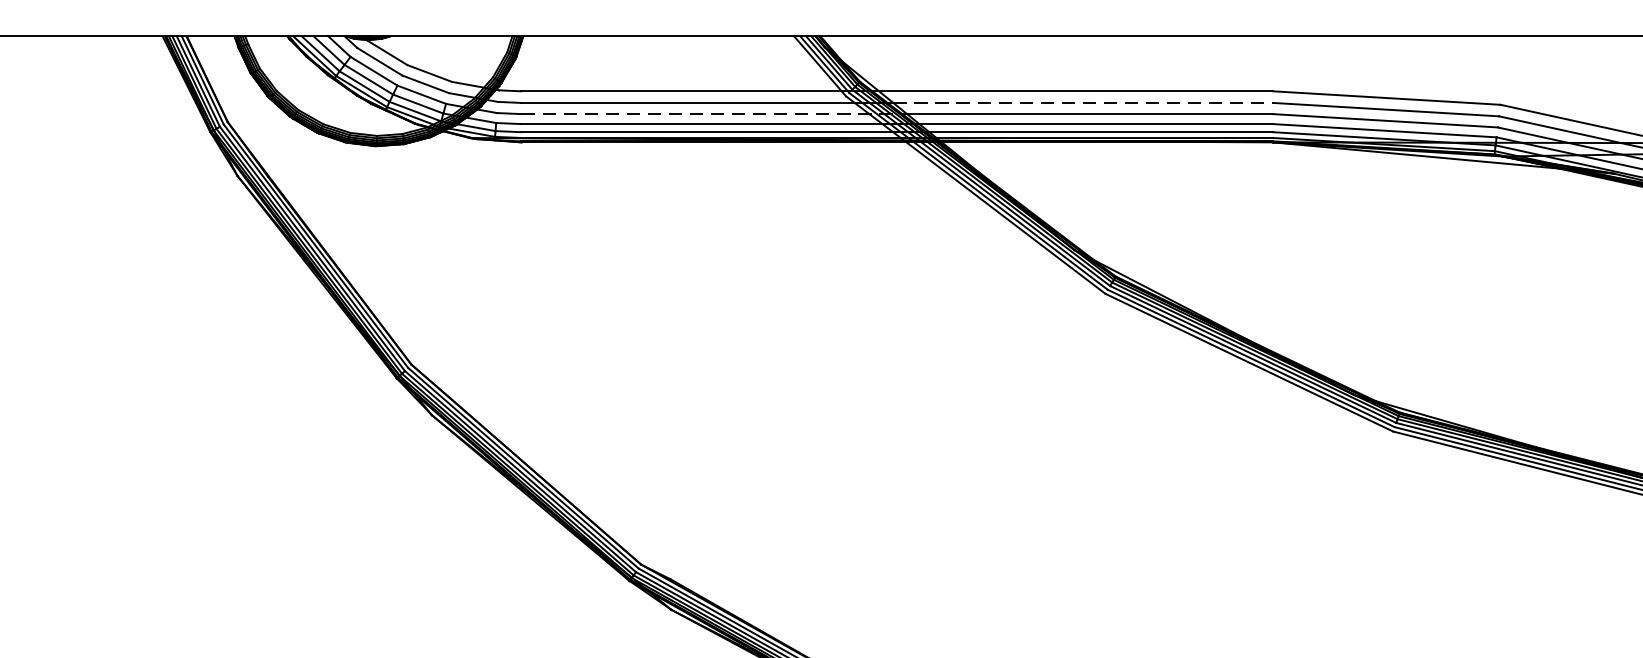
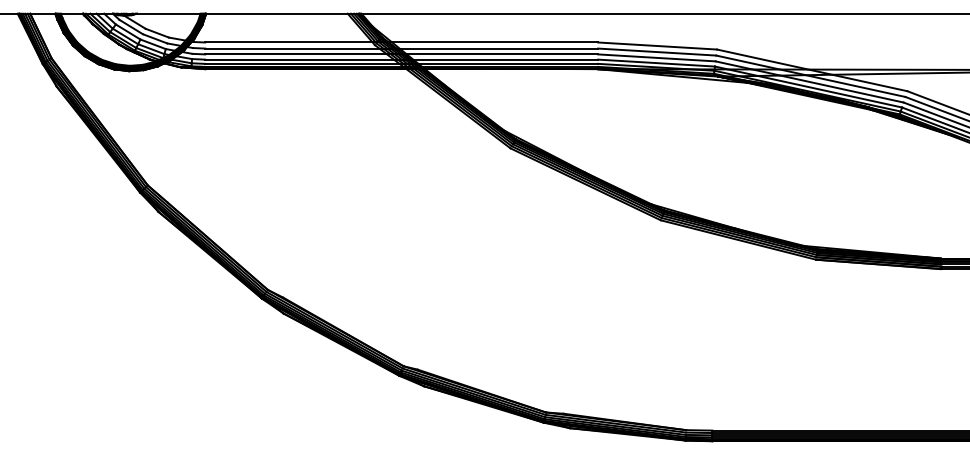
line: (1084, 102) -> (499, 48), dashed -> solid
line: (715, 114) -> (306, 54), dashed -> solid

